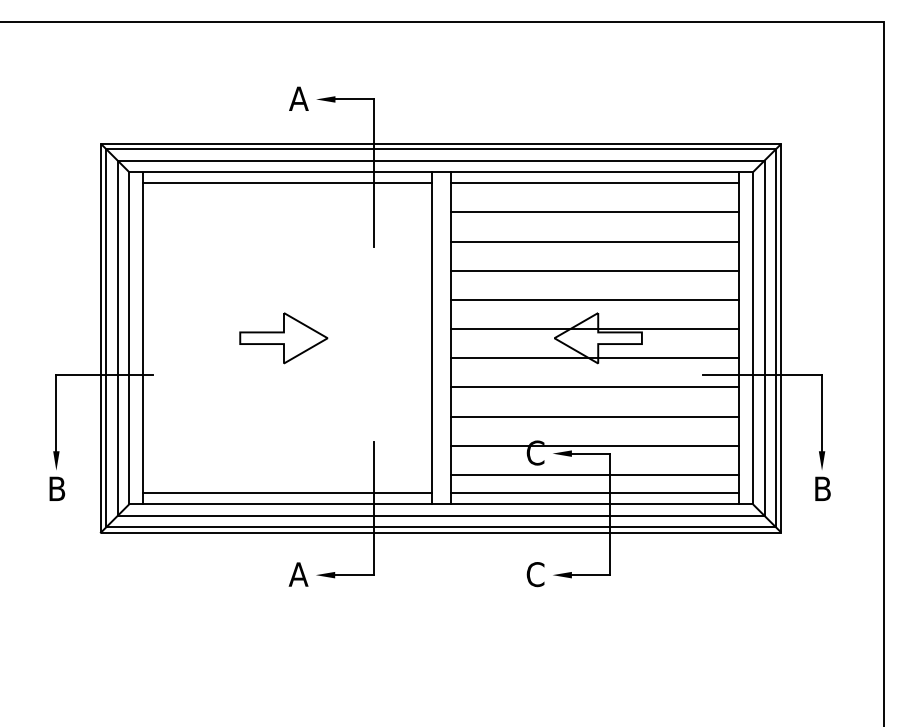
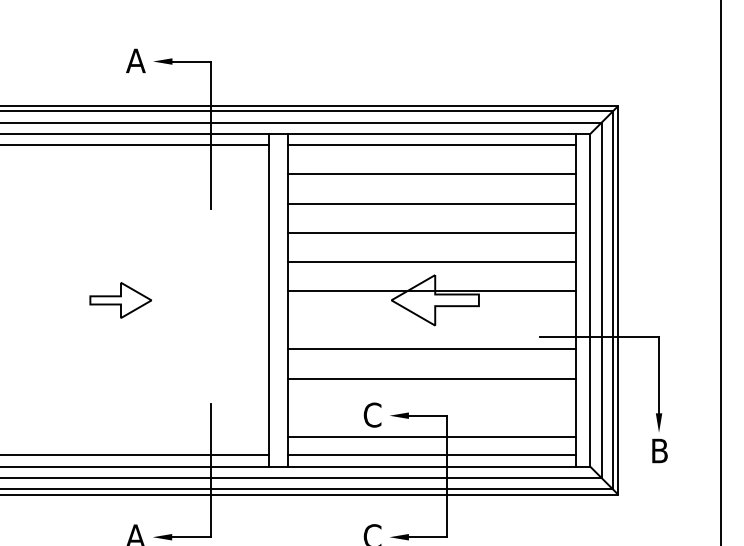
part: (283, 338) -> (120, 300), size x0.7
line: (594, 358) -> (431, 320), removed
line: (594, 445) -> (431, 407), removed

